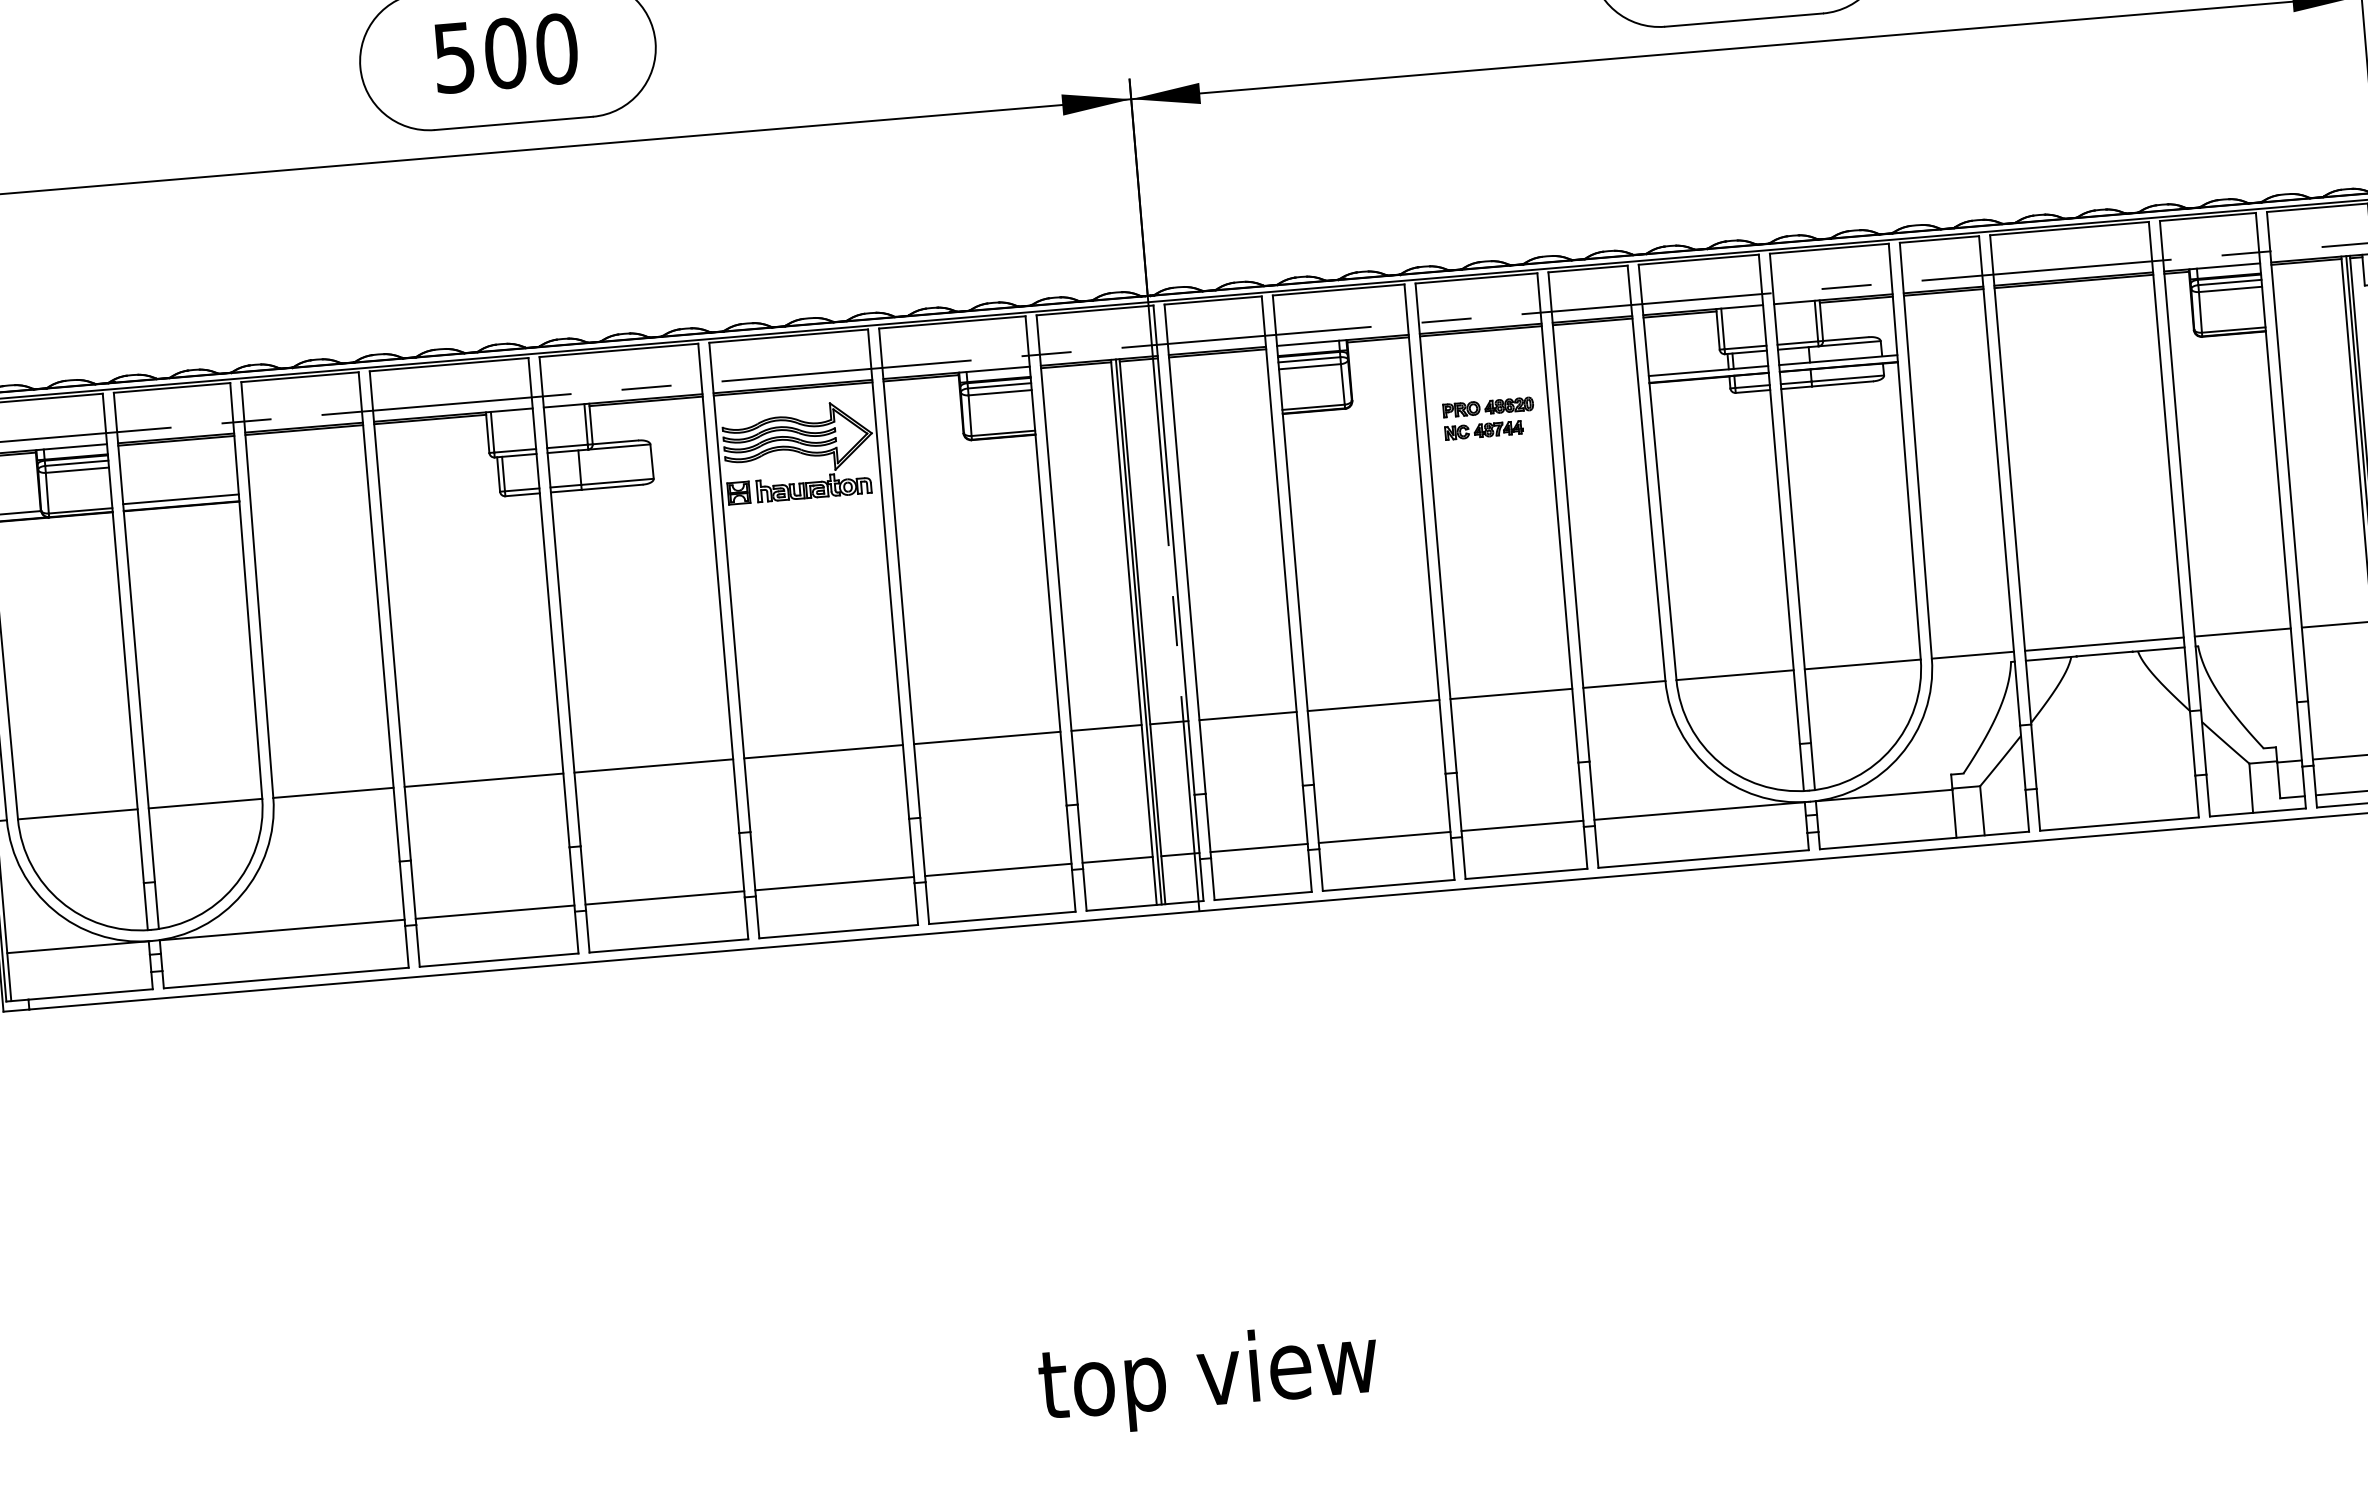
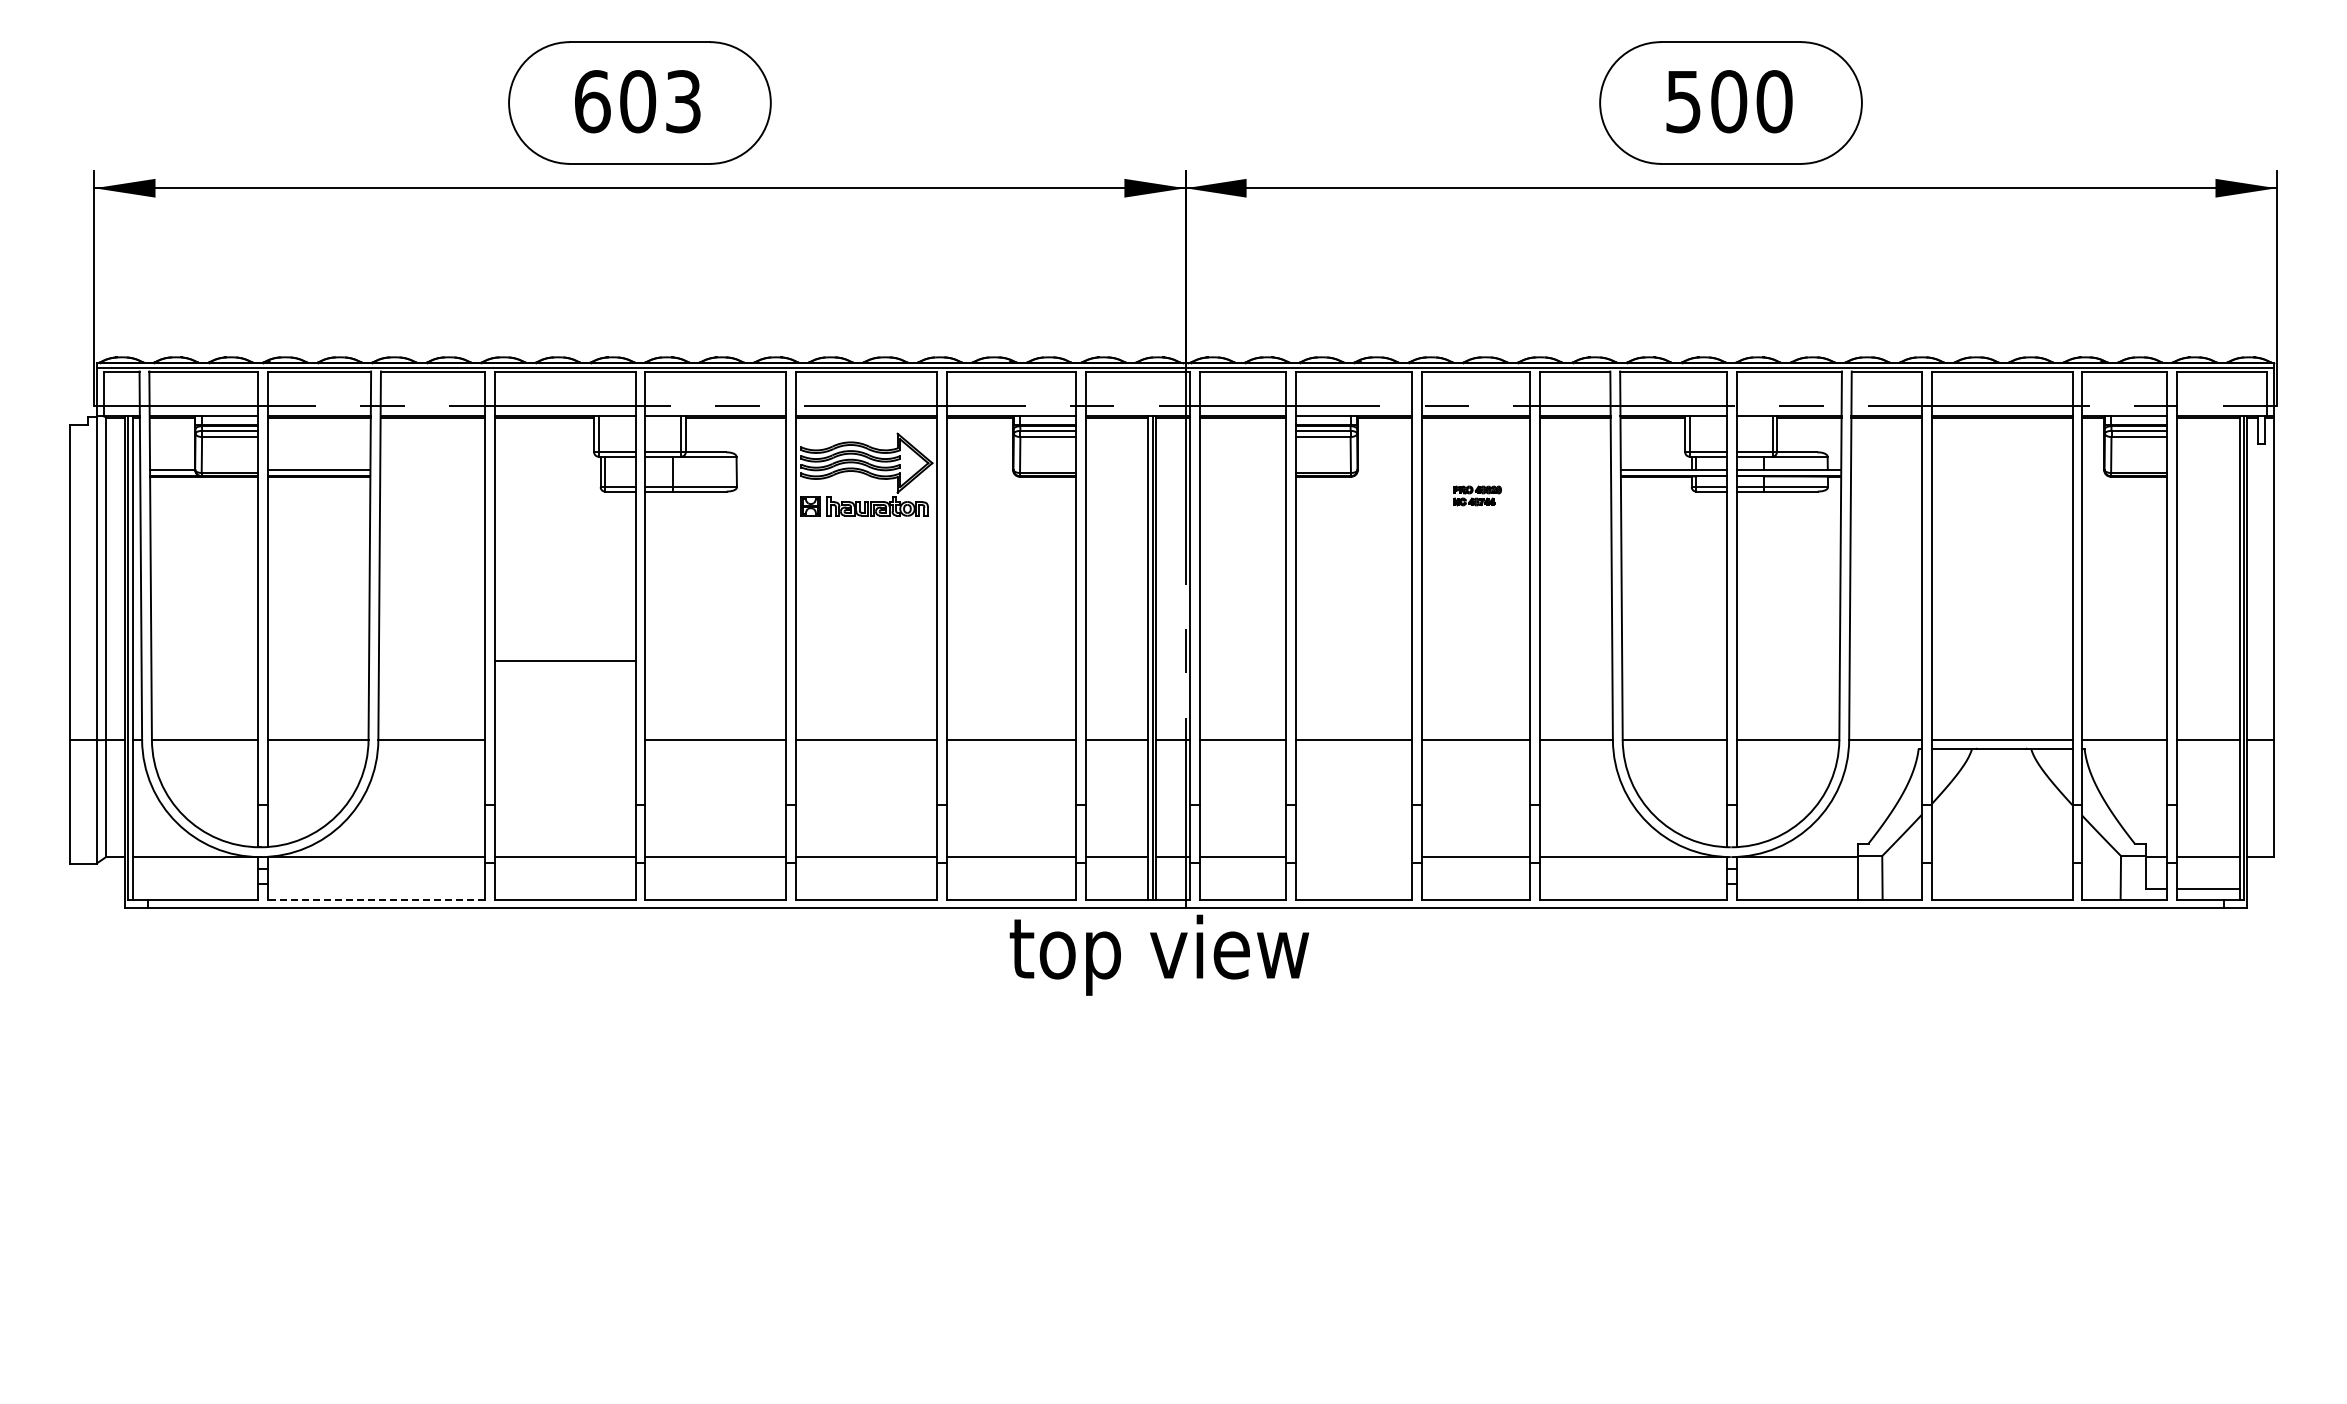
text: (506, 53) -> (638, 101), 500 -> 603
part: (1489, 418) -> (1477, 495), size x0.6
line: (483, 780) -> (564, 661), moved
line: (1384, 837) -> (1353, 857), removed
line: (286, 977) -> (376, 899), solid -> dashed
text: (1207, 1378) -> (1158, 954), moved

